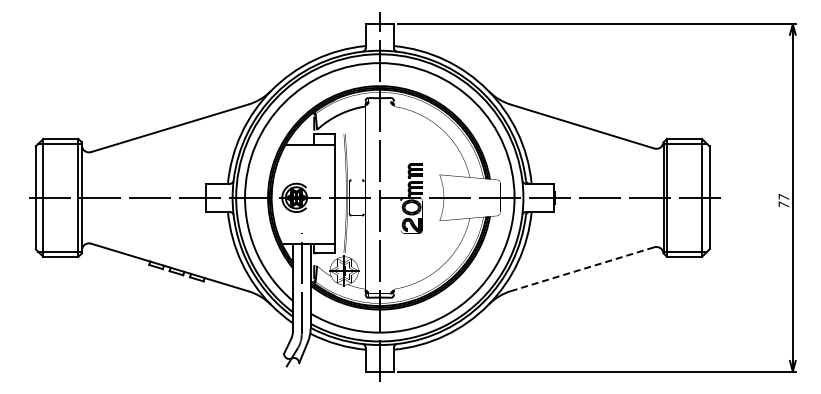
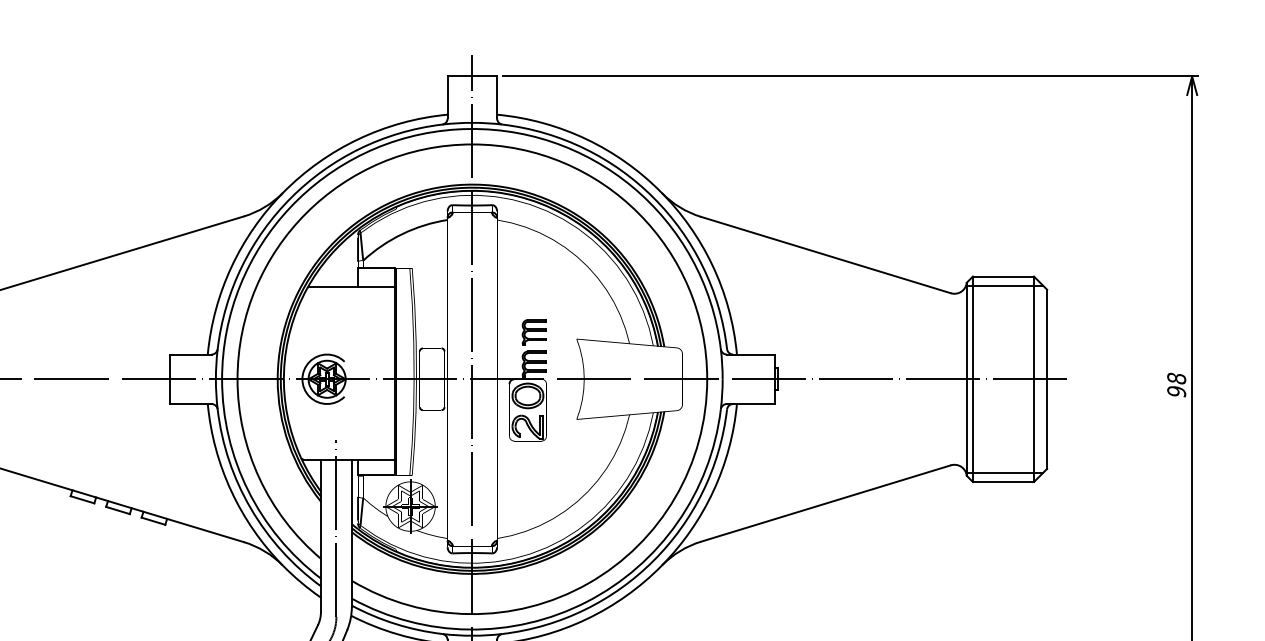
text: (783, 201) -> (1175, 385), 77 -> 98
line: (582, 269) -> (825, 504), dashed -> solid

